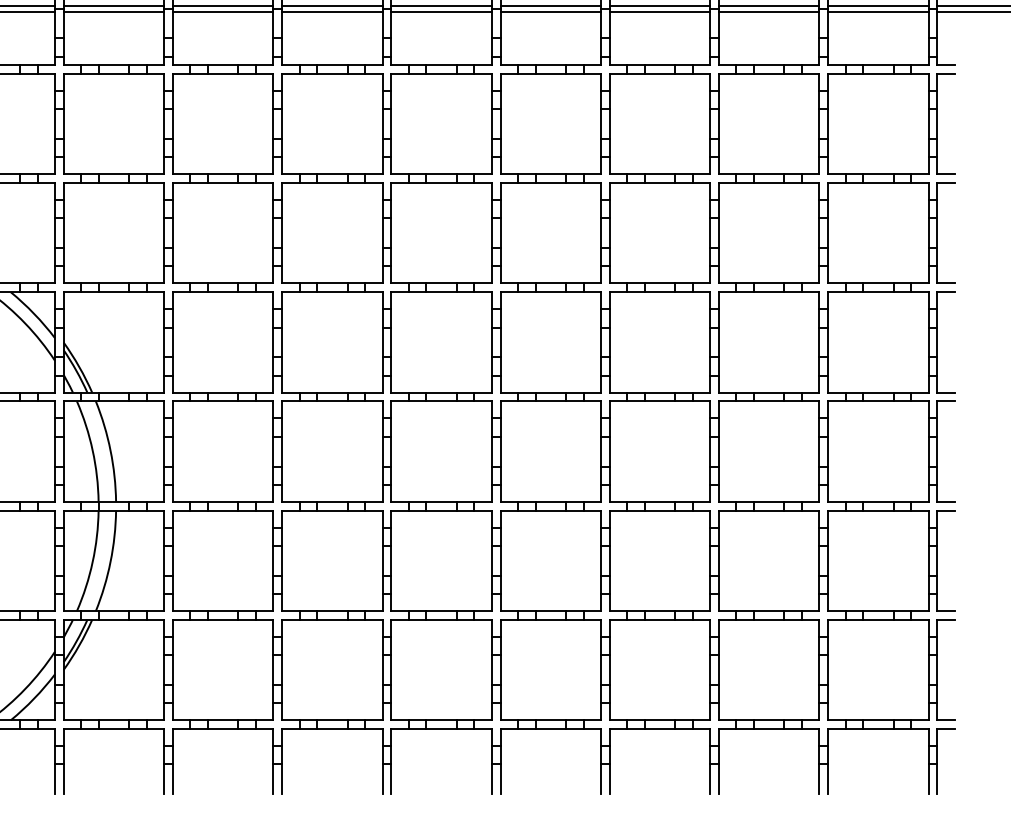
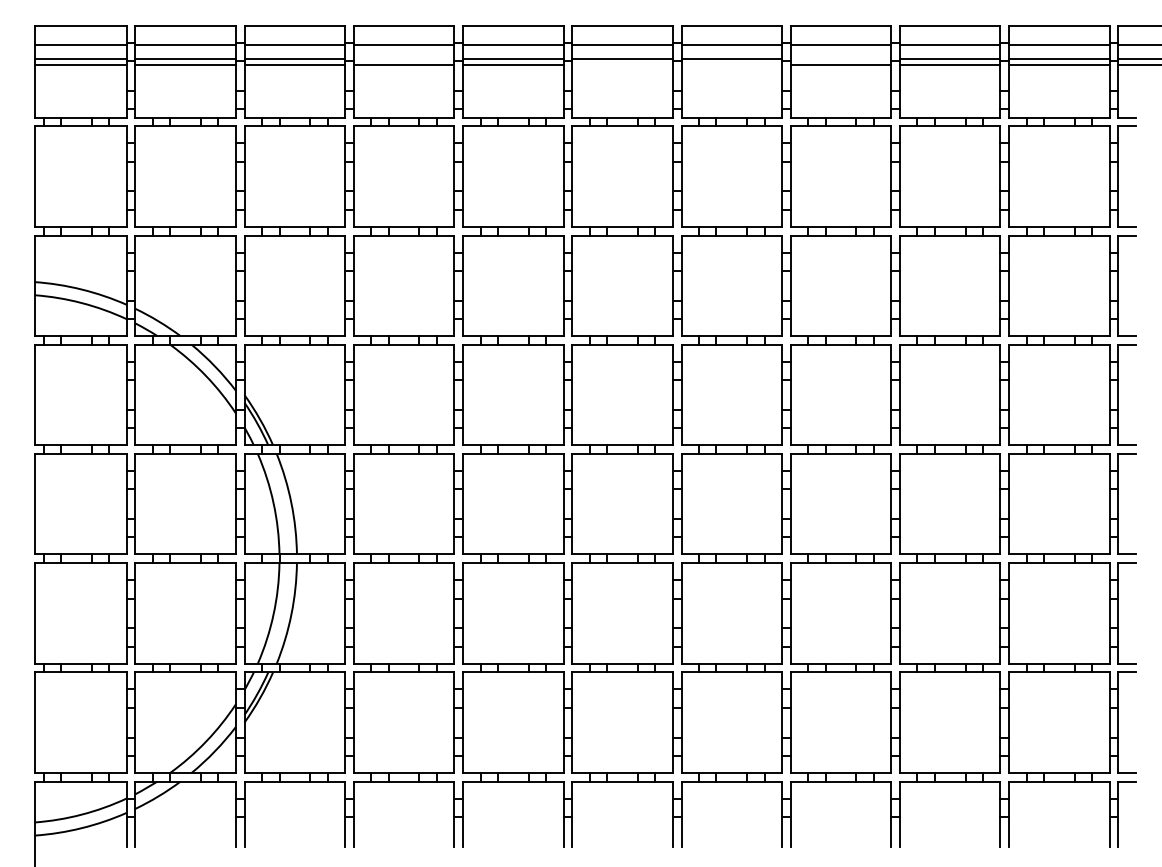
line: (222, 6) -> (403, 58), removed
line: (659, 6) -> (840, 58), removed
line: (441, 12) -> (622, 64), removed
line: (550, 12) -> (731, 64), removed

